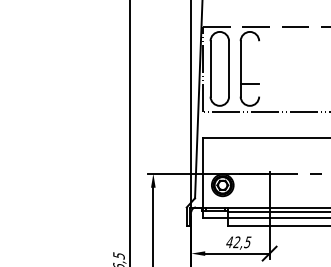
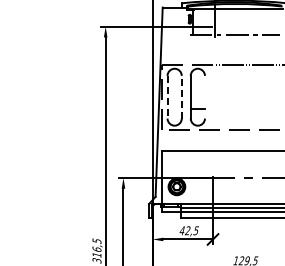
line: (228, 67) -> (181, 96), solid -> dashed
line: (210, 69) -> (167, 97), solid -> dashed

